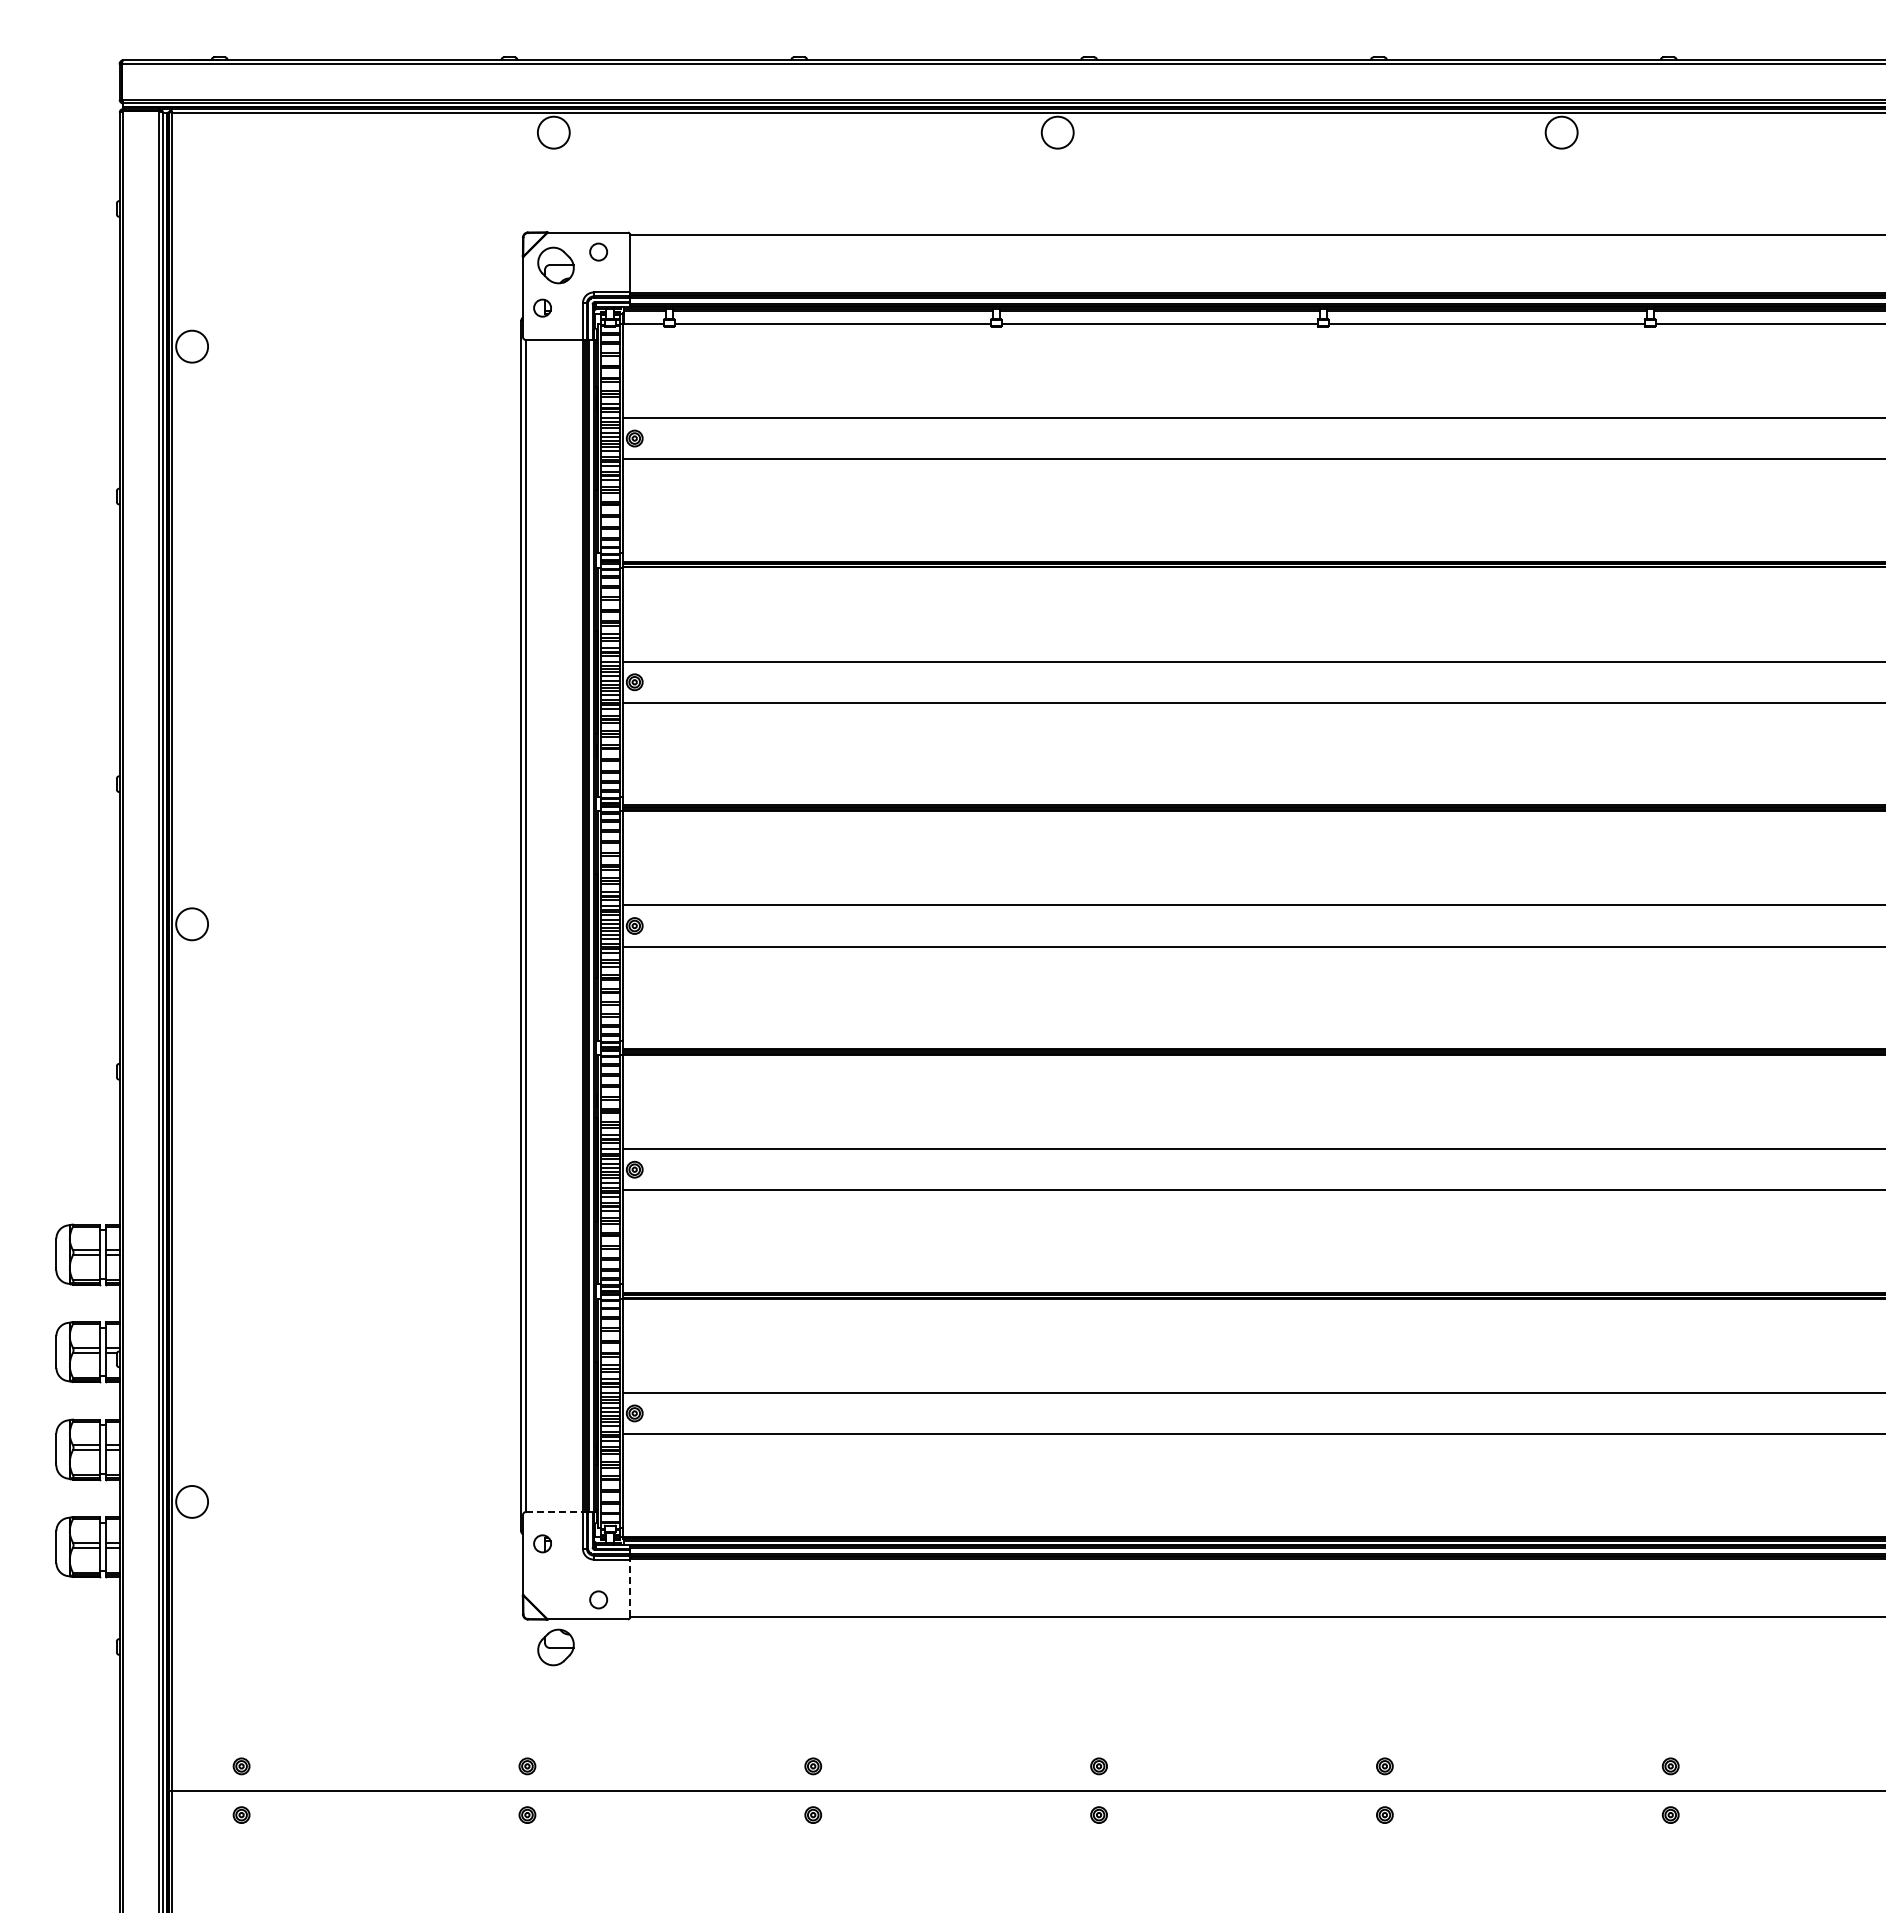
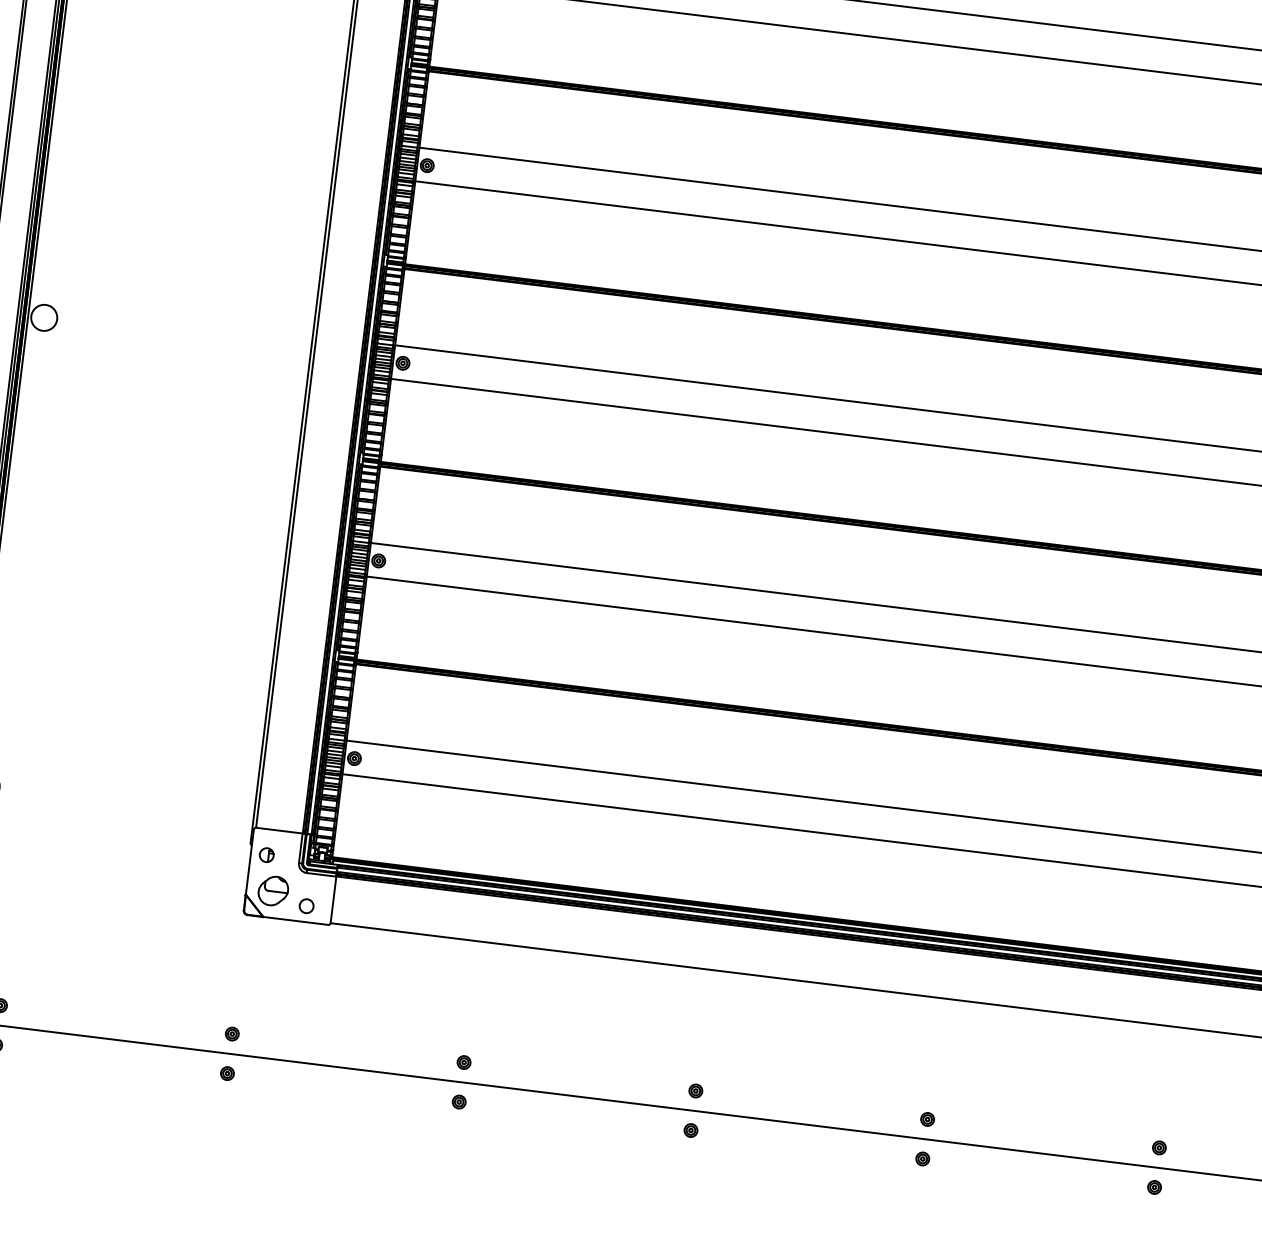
line: (554, 1512) -> (279, 830), dashed -> solid
line: (630, 1588) -> (333, 900), dashed -> solid
part: (555, 1647) -> (272, 891), moved

